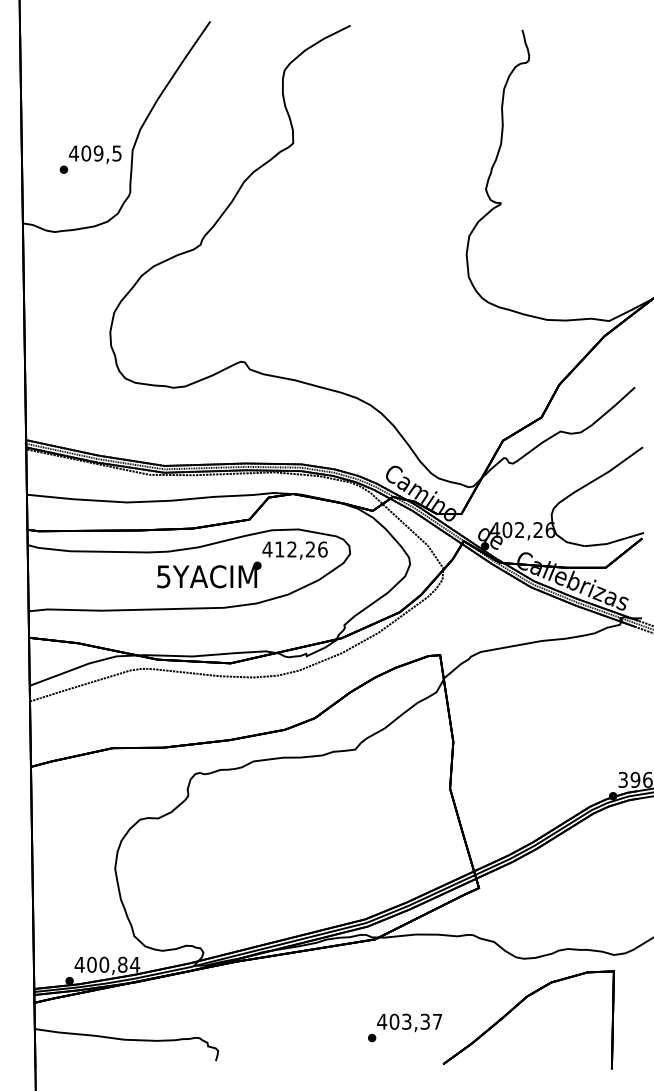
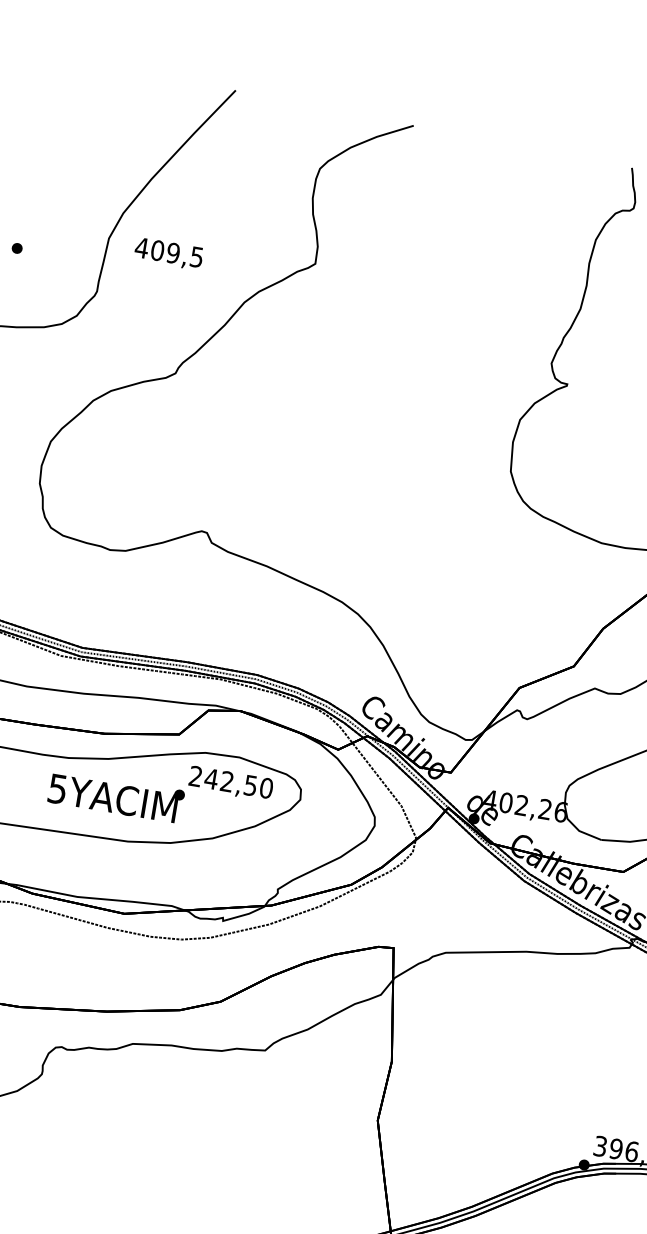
text: (94, 154) -> (167, 253), moved
text: (294, 549) -> (230, 782), 412,26 -> 242,50

